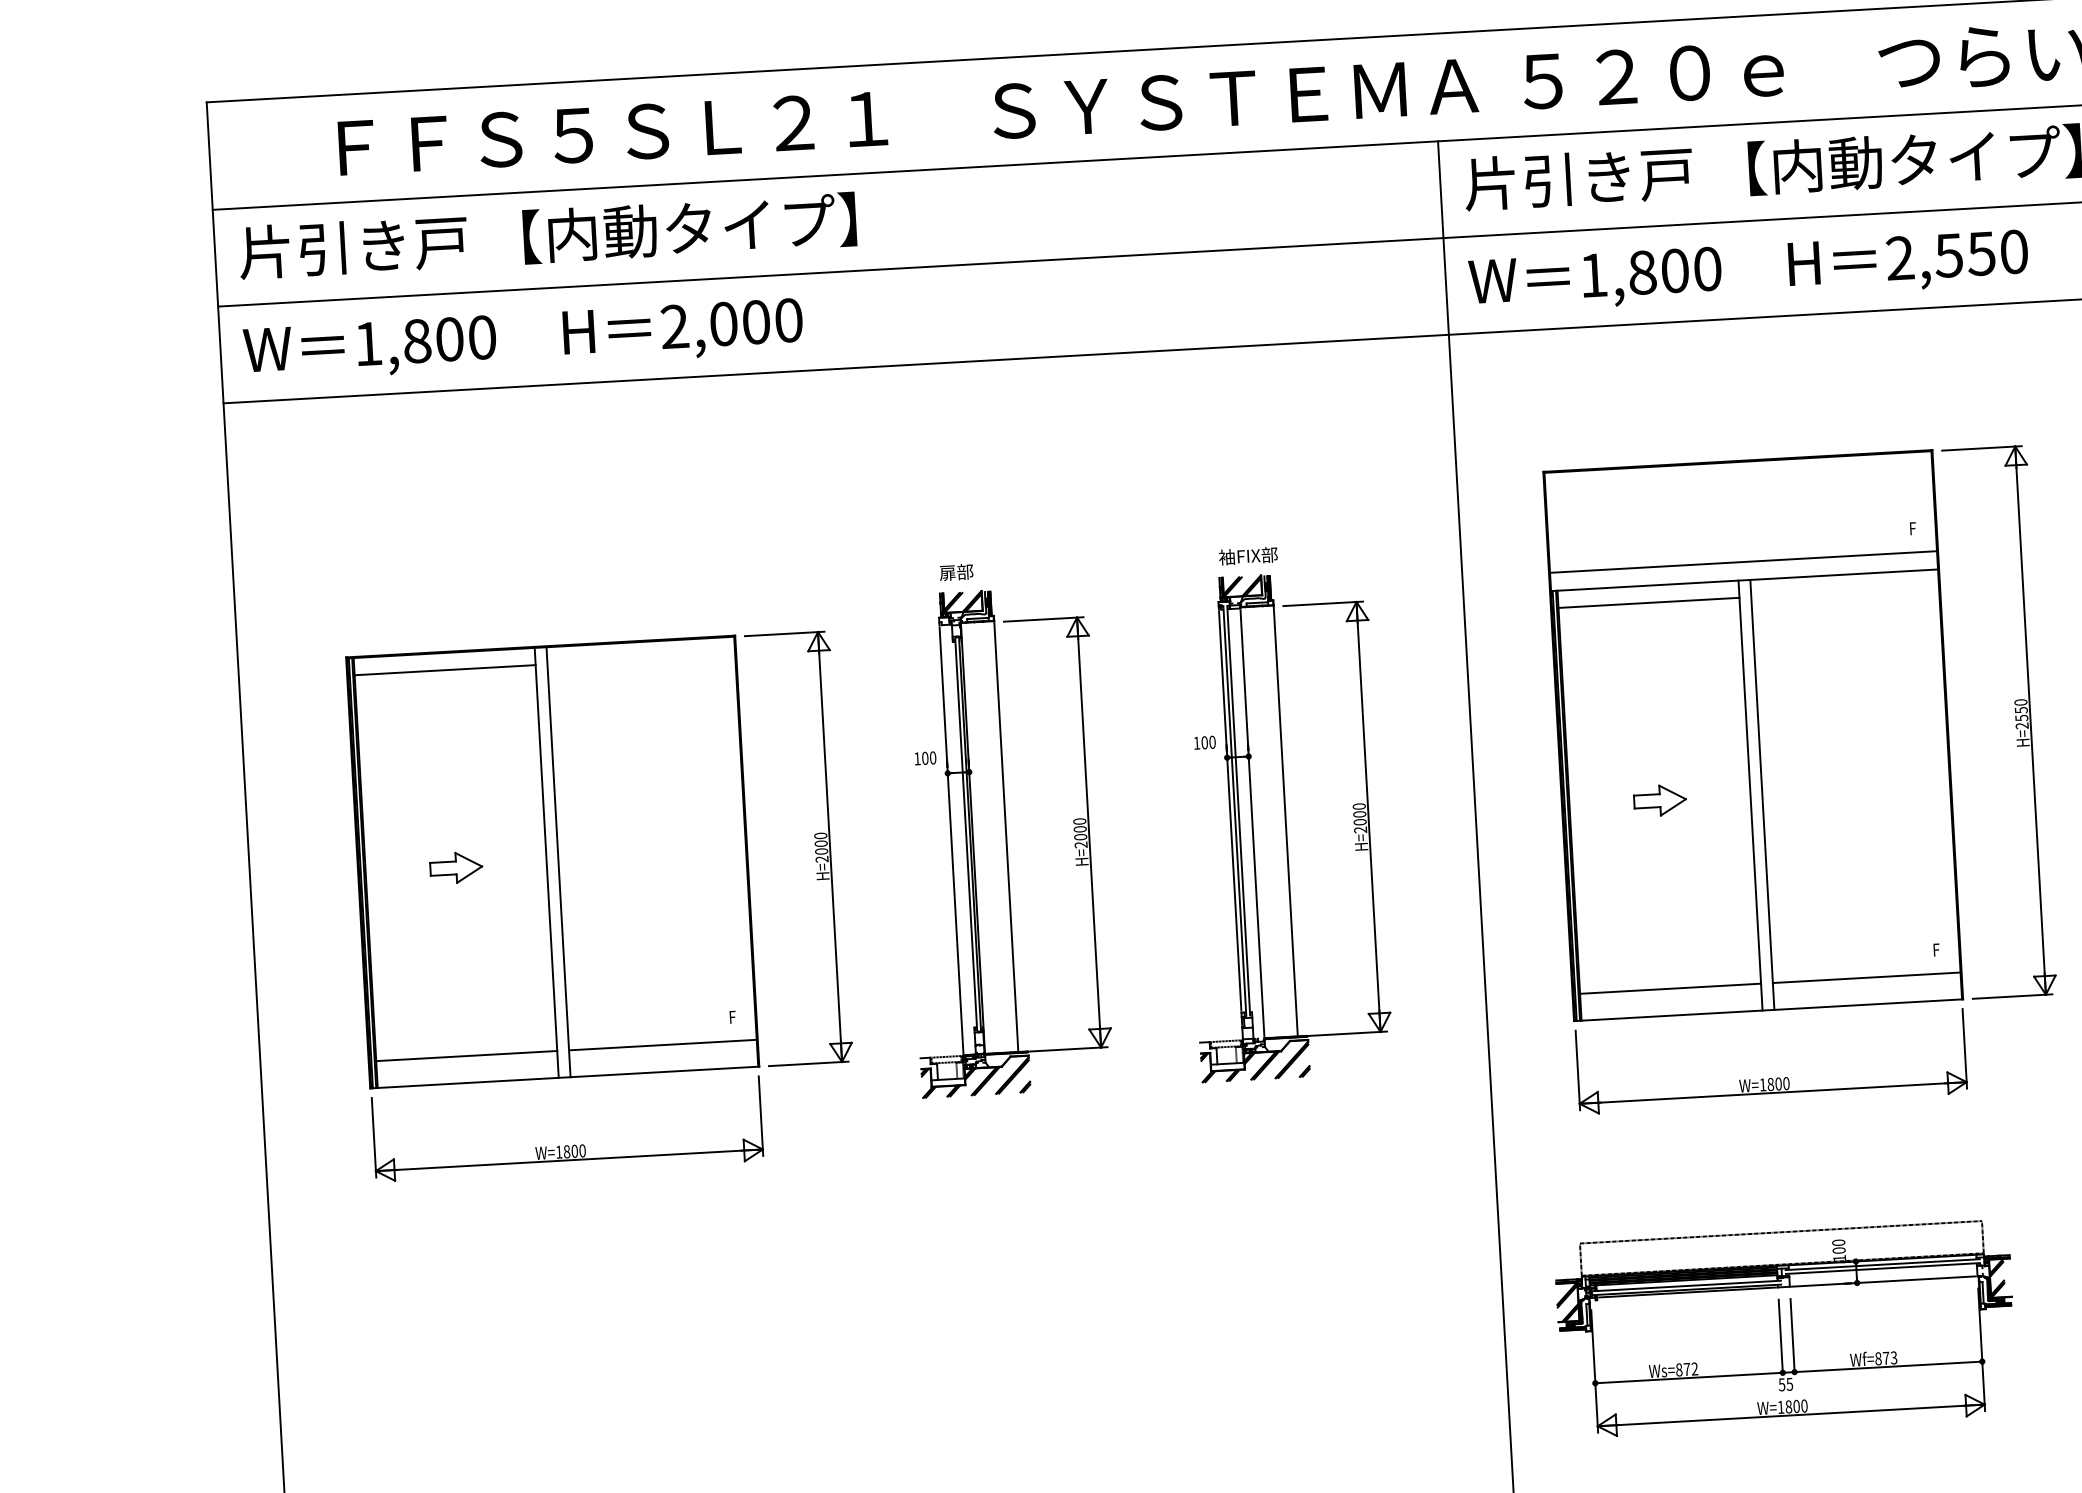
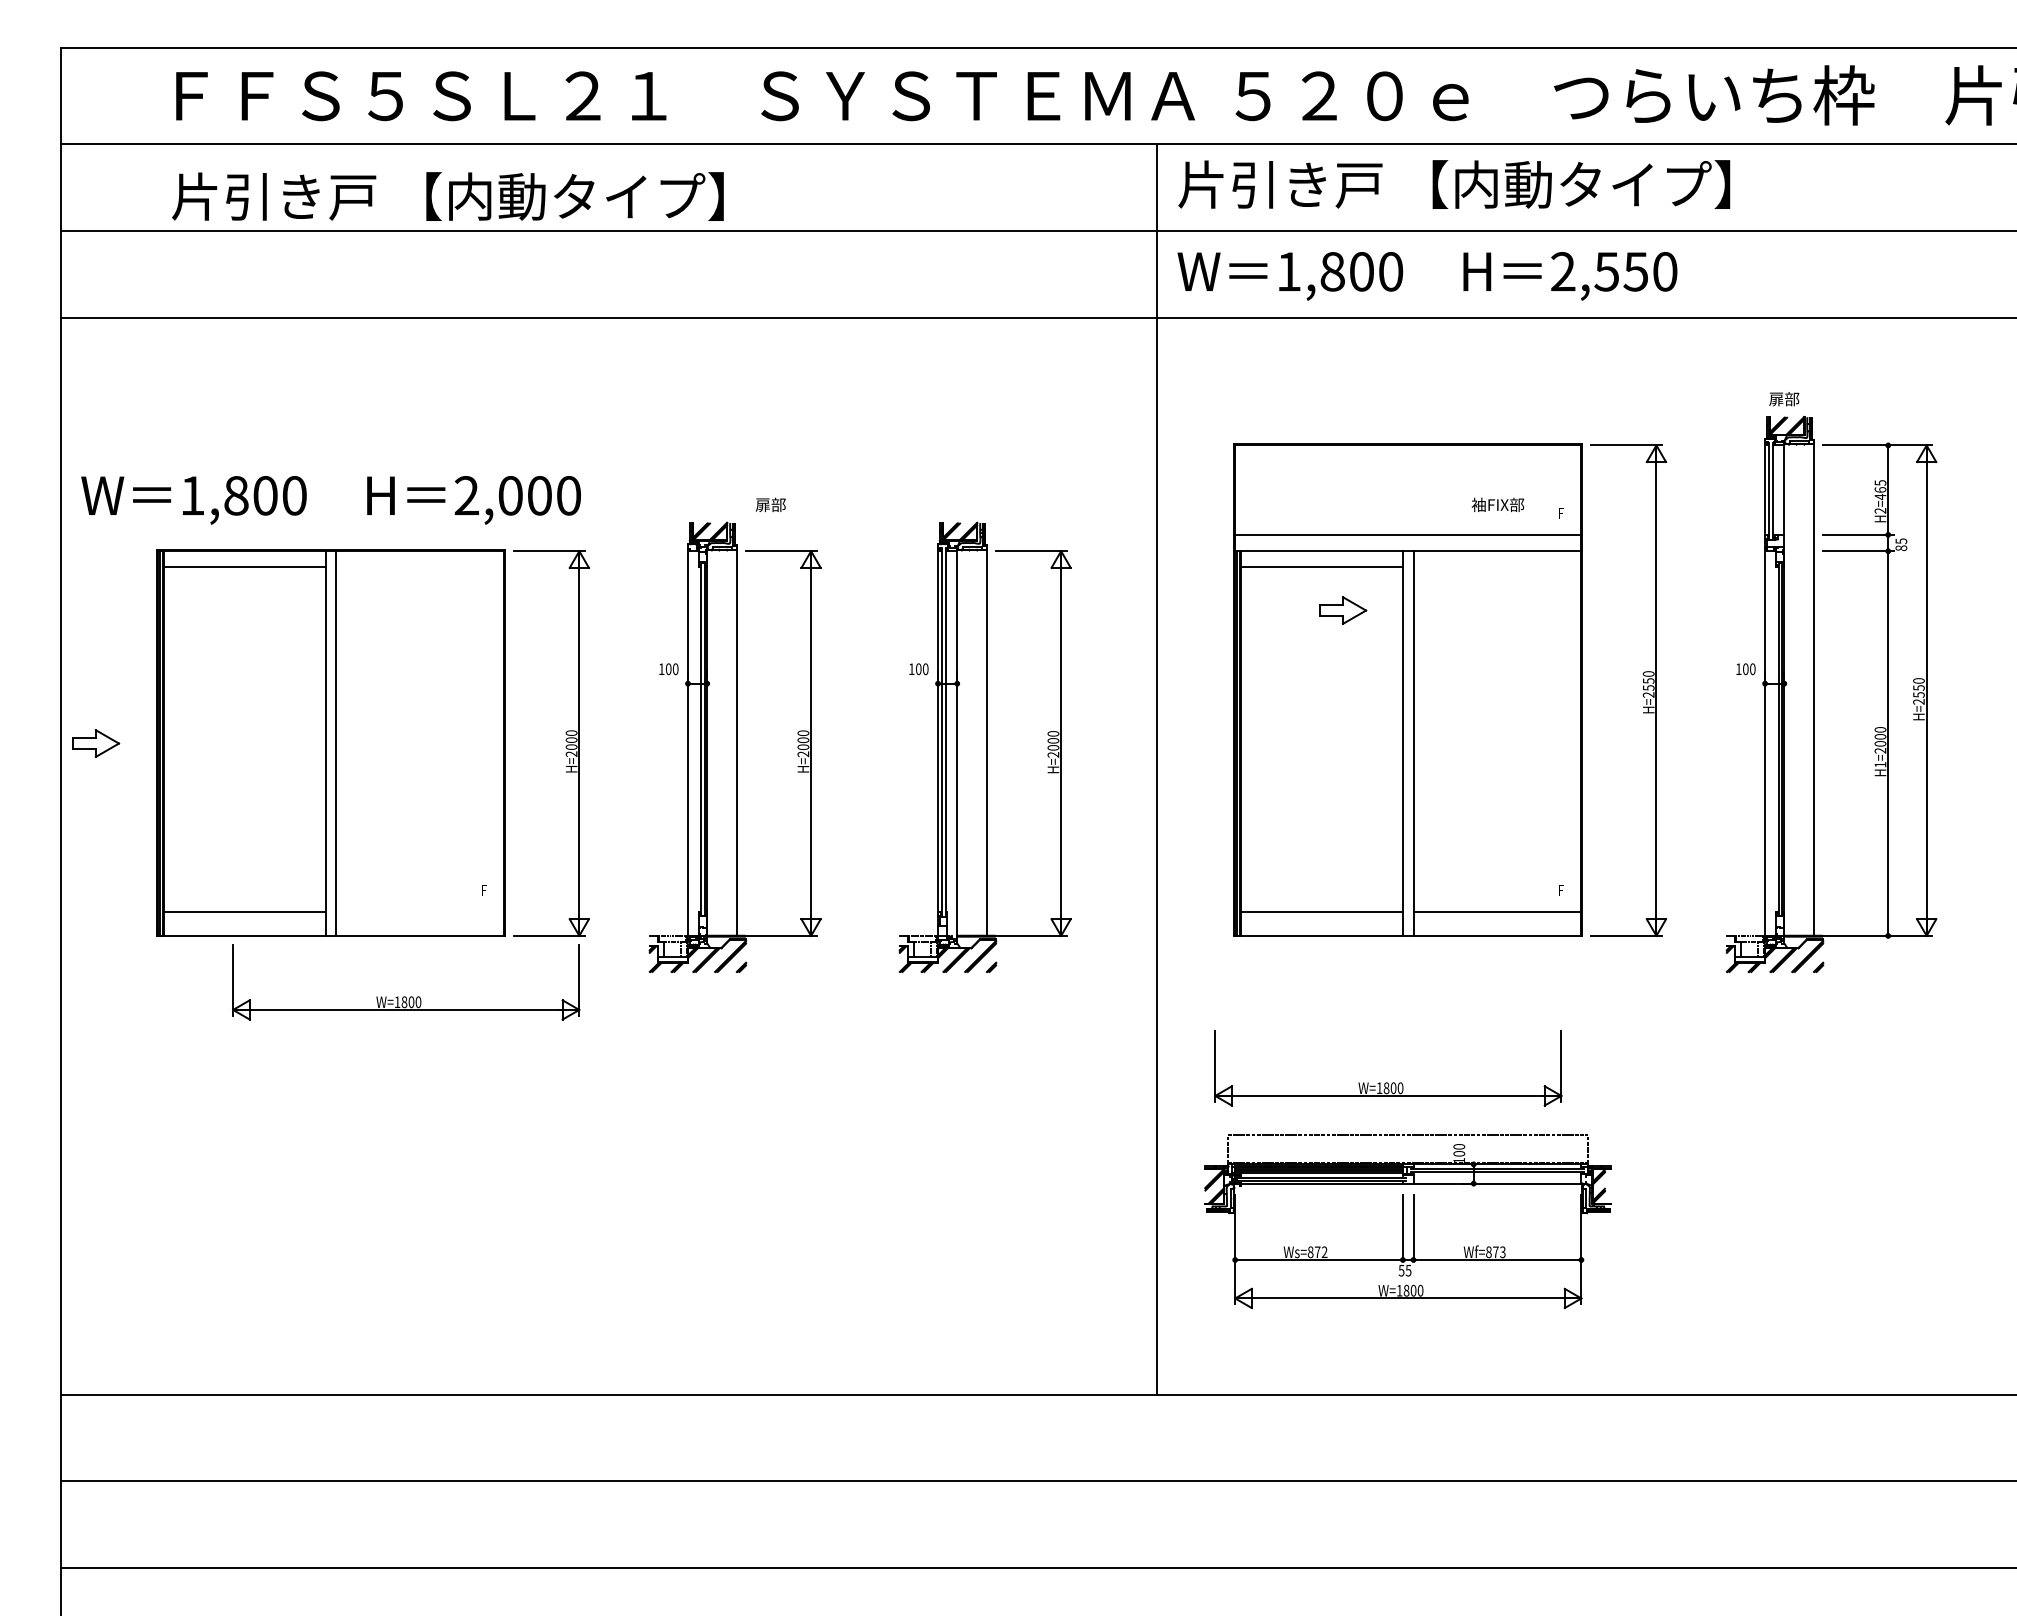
text: (547, 236) -> (447, 196), moved
text: (522, 340) -> (330, 500), moved
text: (1247, 555) -> (1497, 504), moved
text: (956, 571) -> (770, 504), moved
part: (1660, 800) -> (1343, 610), moved
part: (456, 867) -> (96, 743), moved
line: (663, 1044) -> (420, 911), removed
part: (1771, 1078) -> (1387, 1082), moved
part: (567, 1145) -> (405, 996), moved

